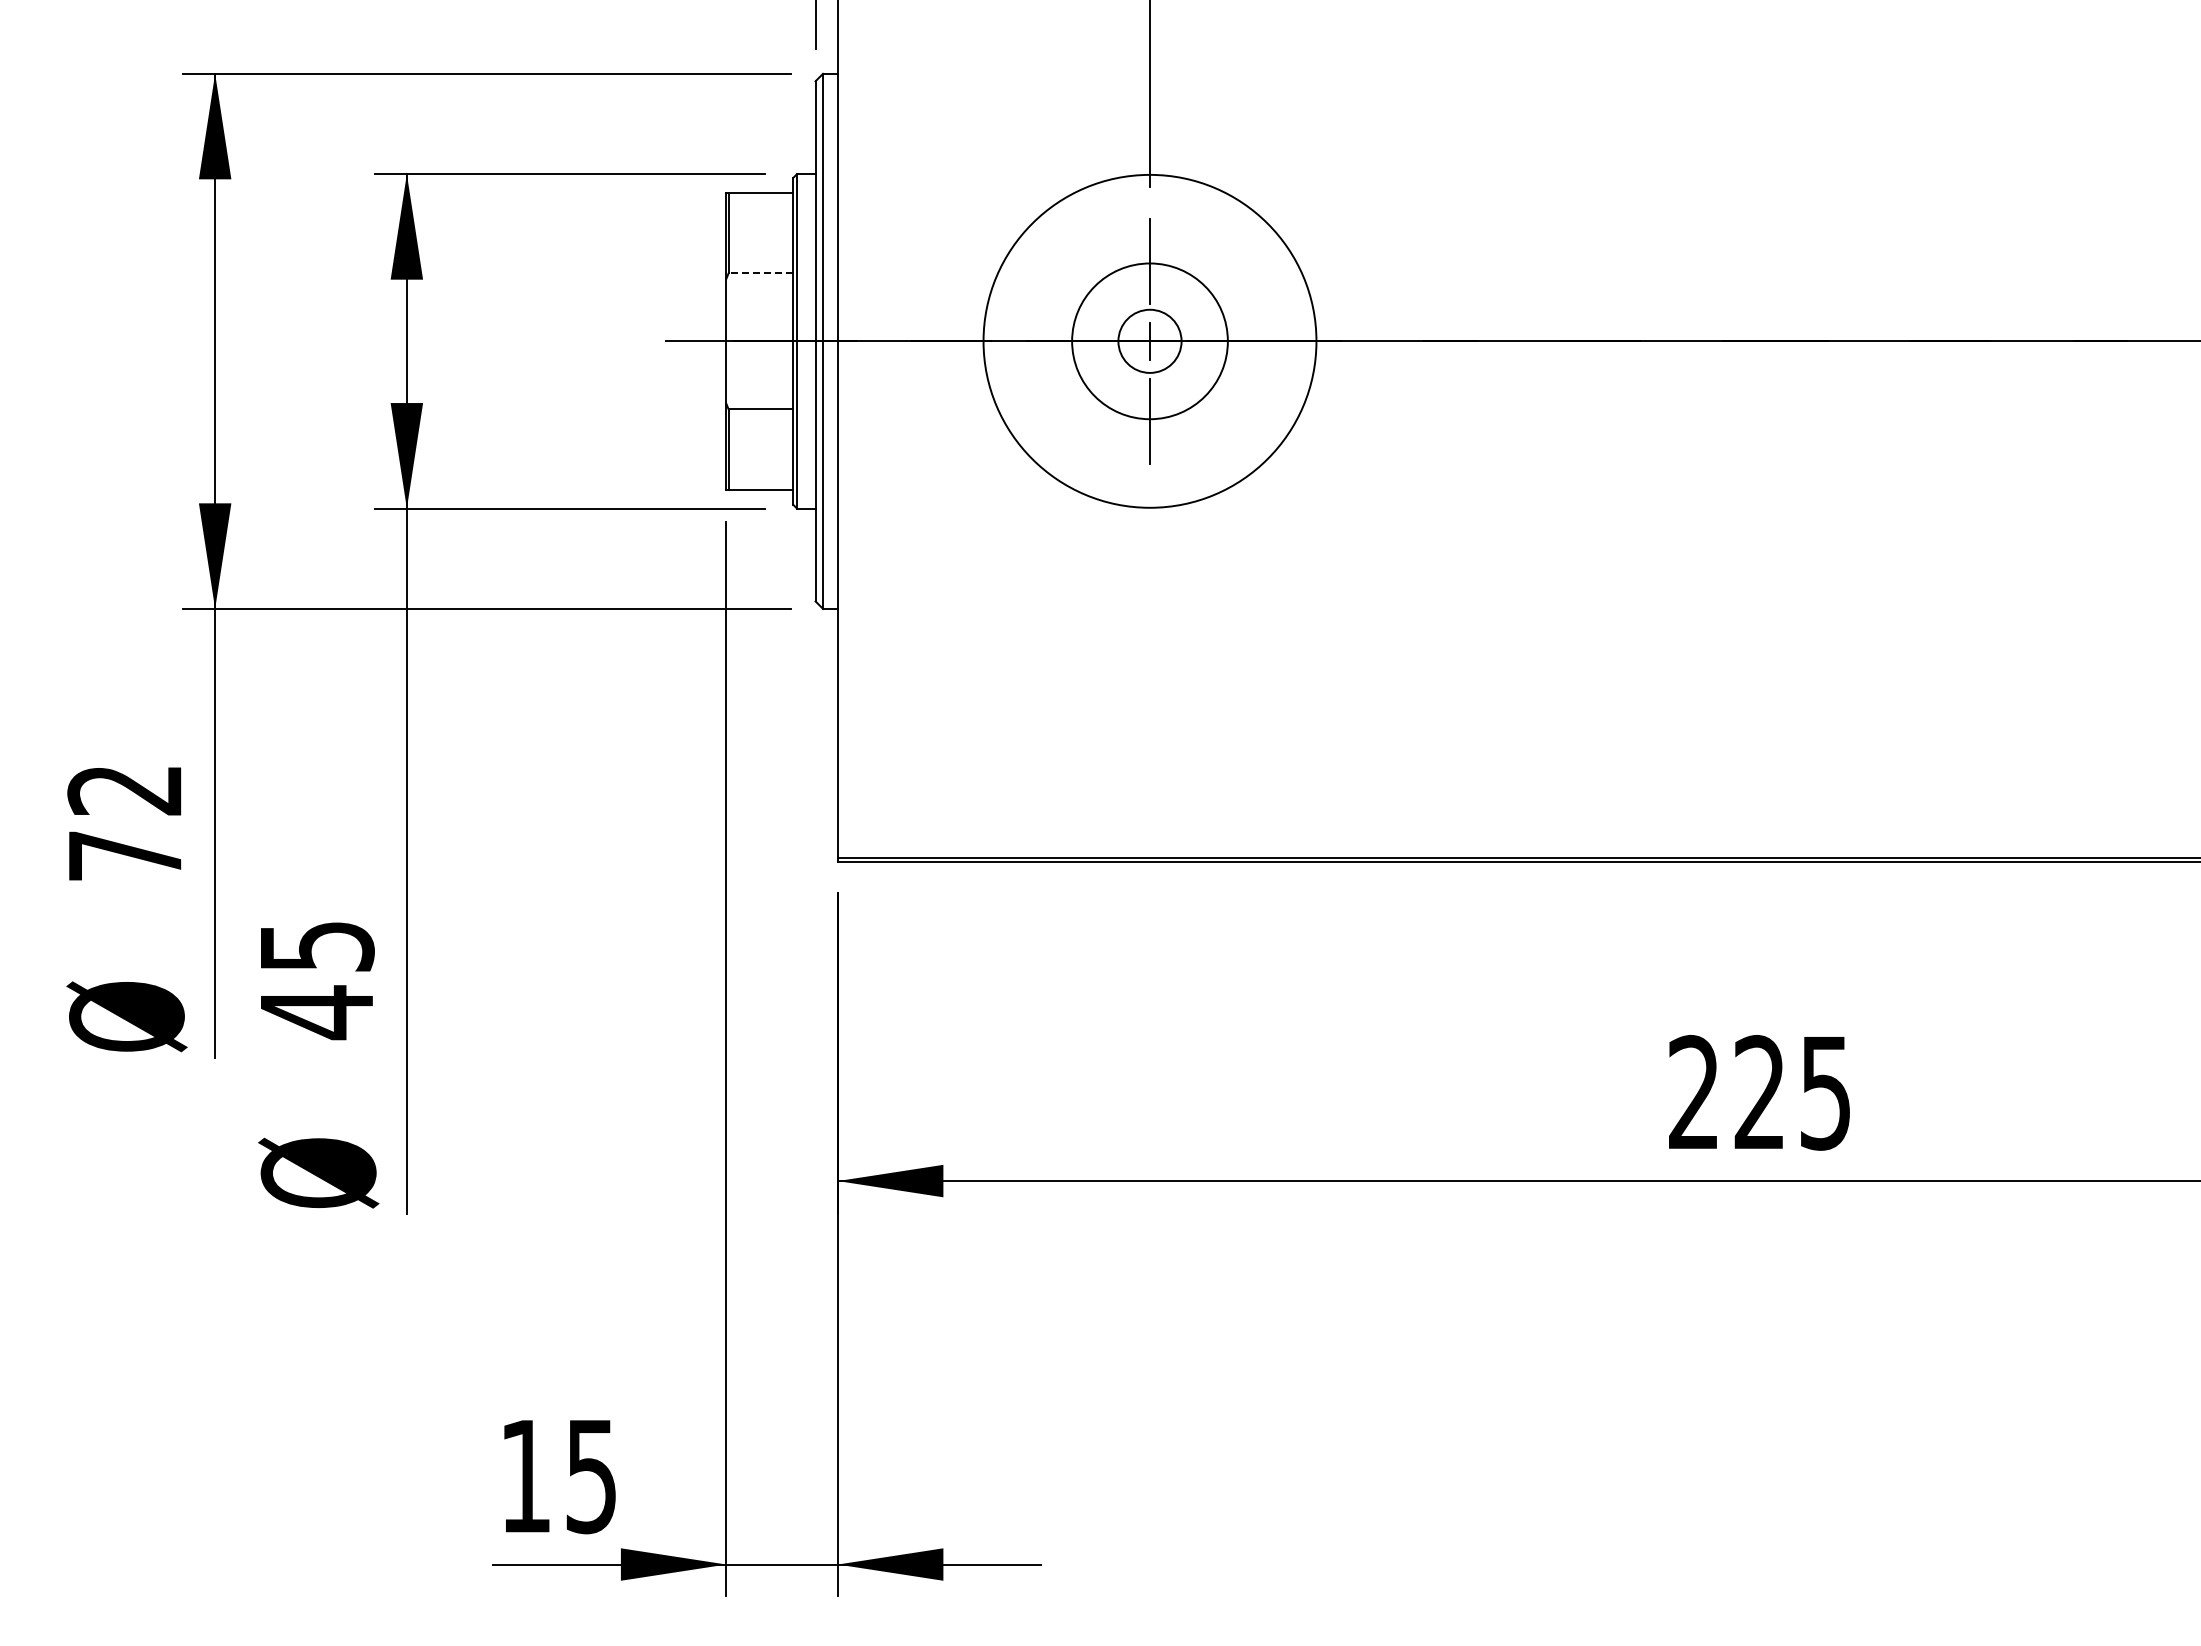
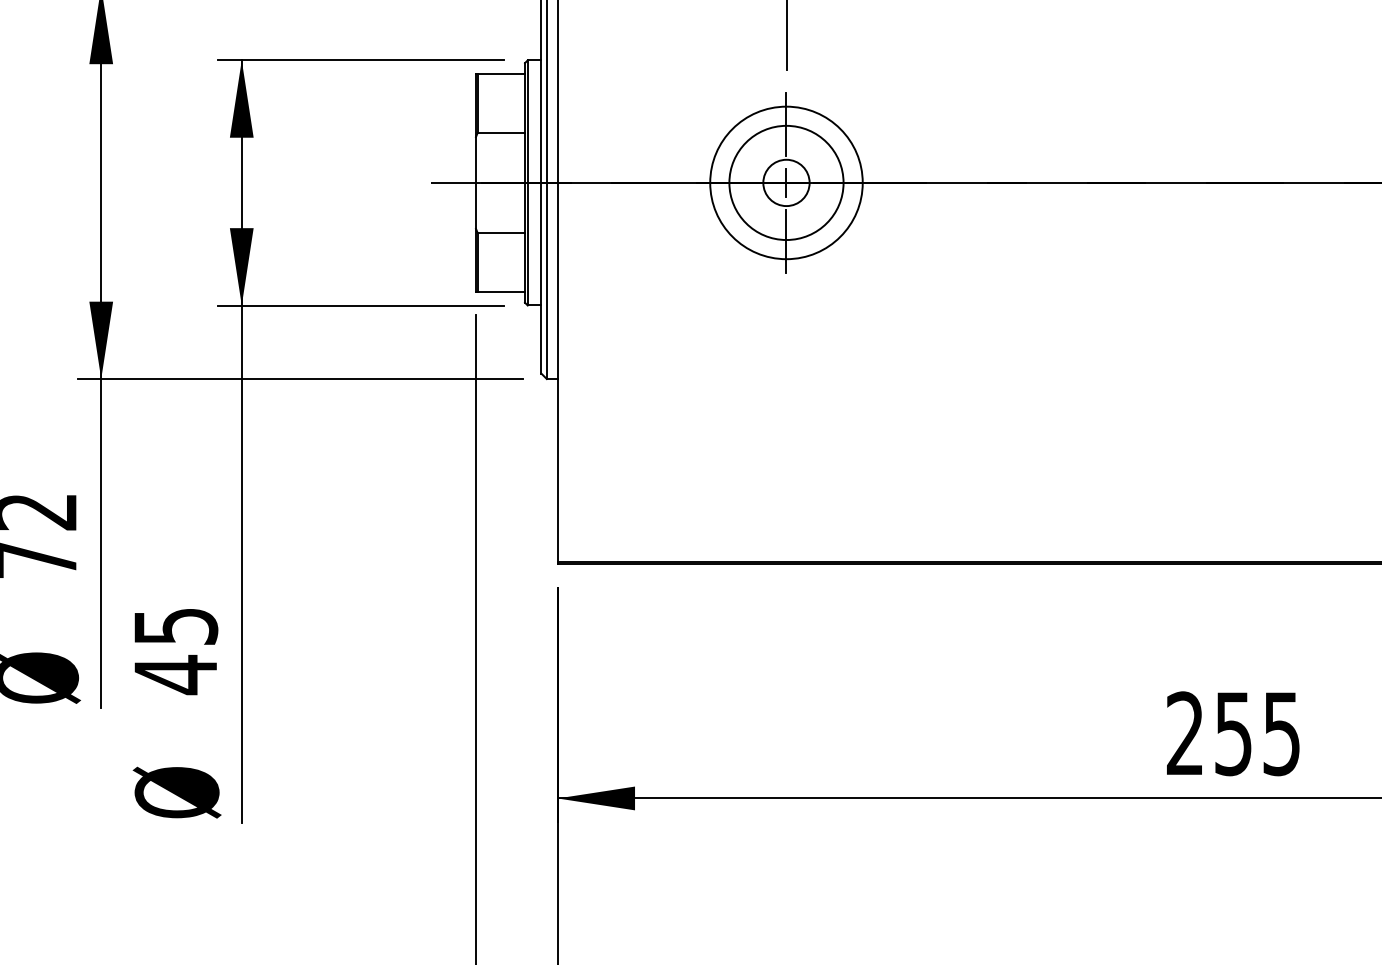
line: (760, 273) -> (500, 133), dashed -> solid
circle: (1149, 341) -> (786, 183), size x0.62
text: (1759, 1092) -> (1233, 733), 225 -> 255

